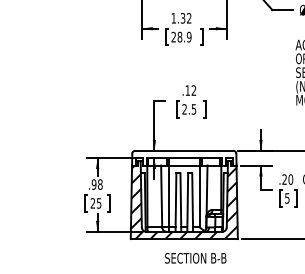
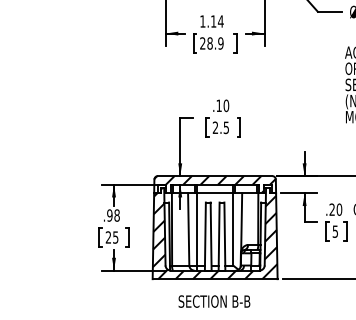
text: (185, 18) -> (216, 21), 1.32 -> 1.14
text: (193, 90) -> (225, 105), .12 -> .10
hatch: (184, 157) -> (215, 183), added
text: (195, 258) -> (214, 301), moved

